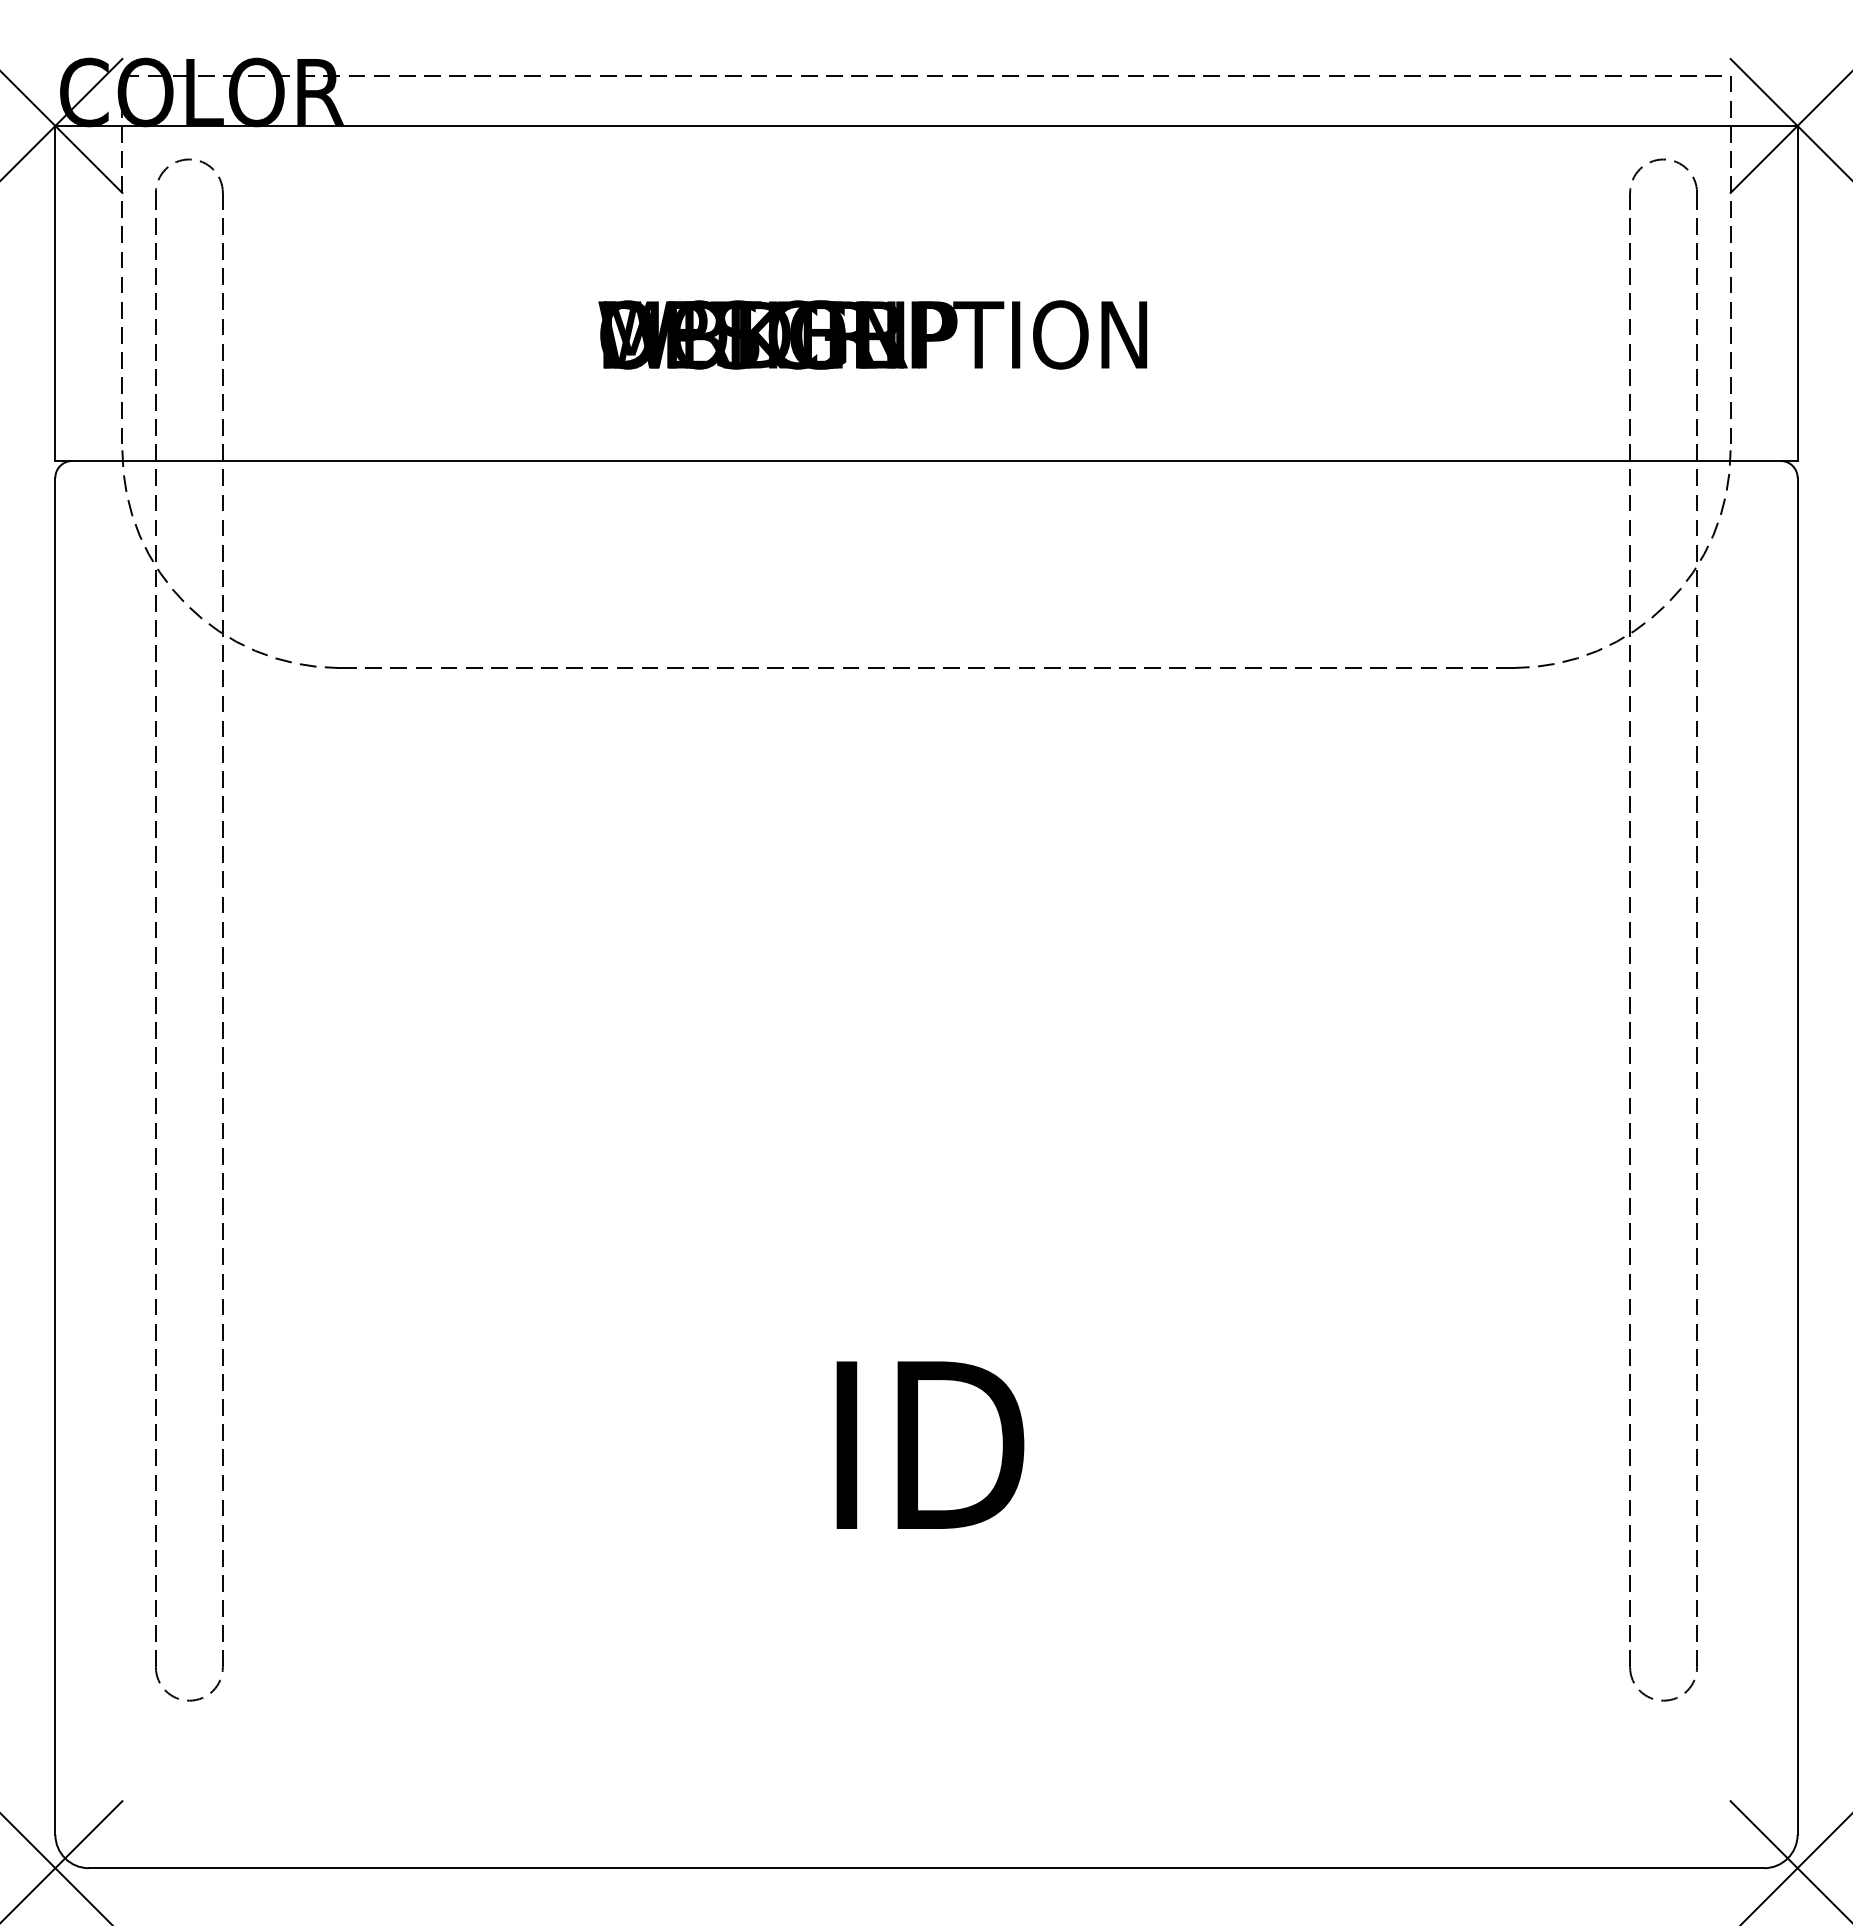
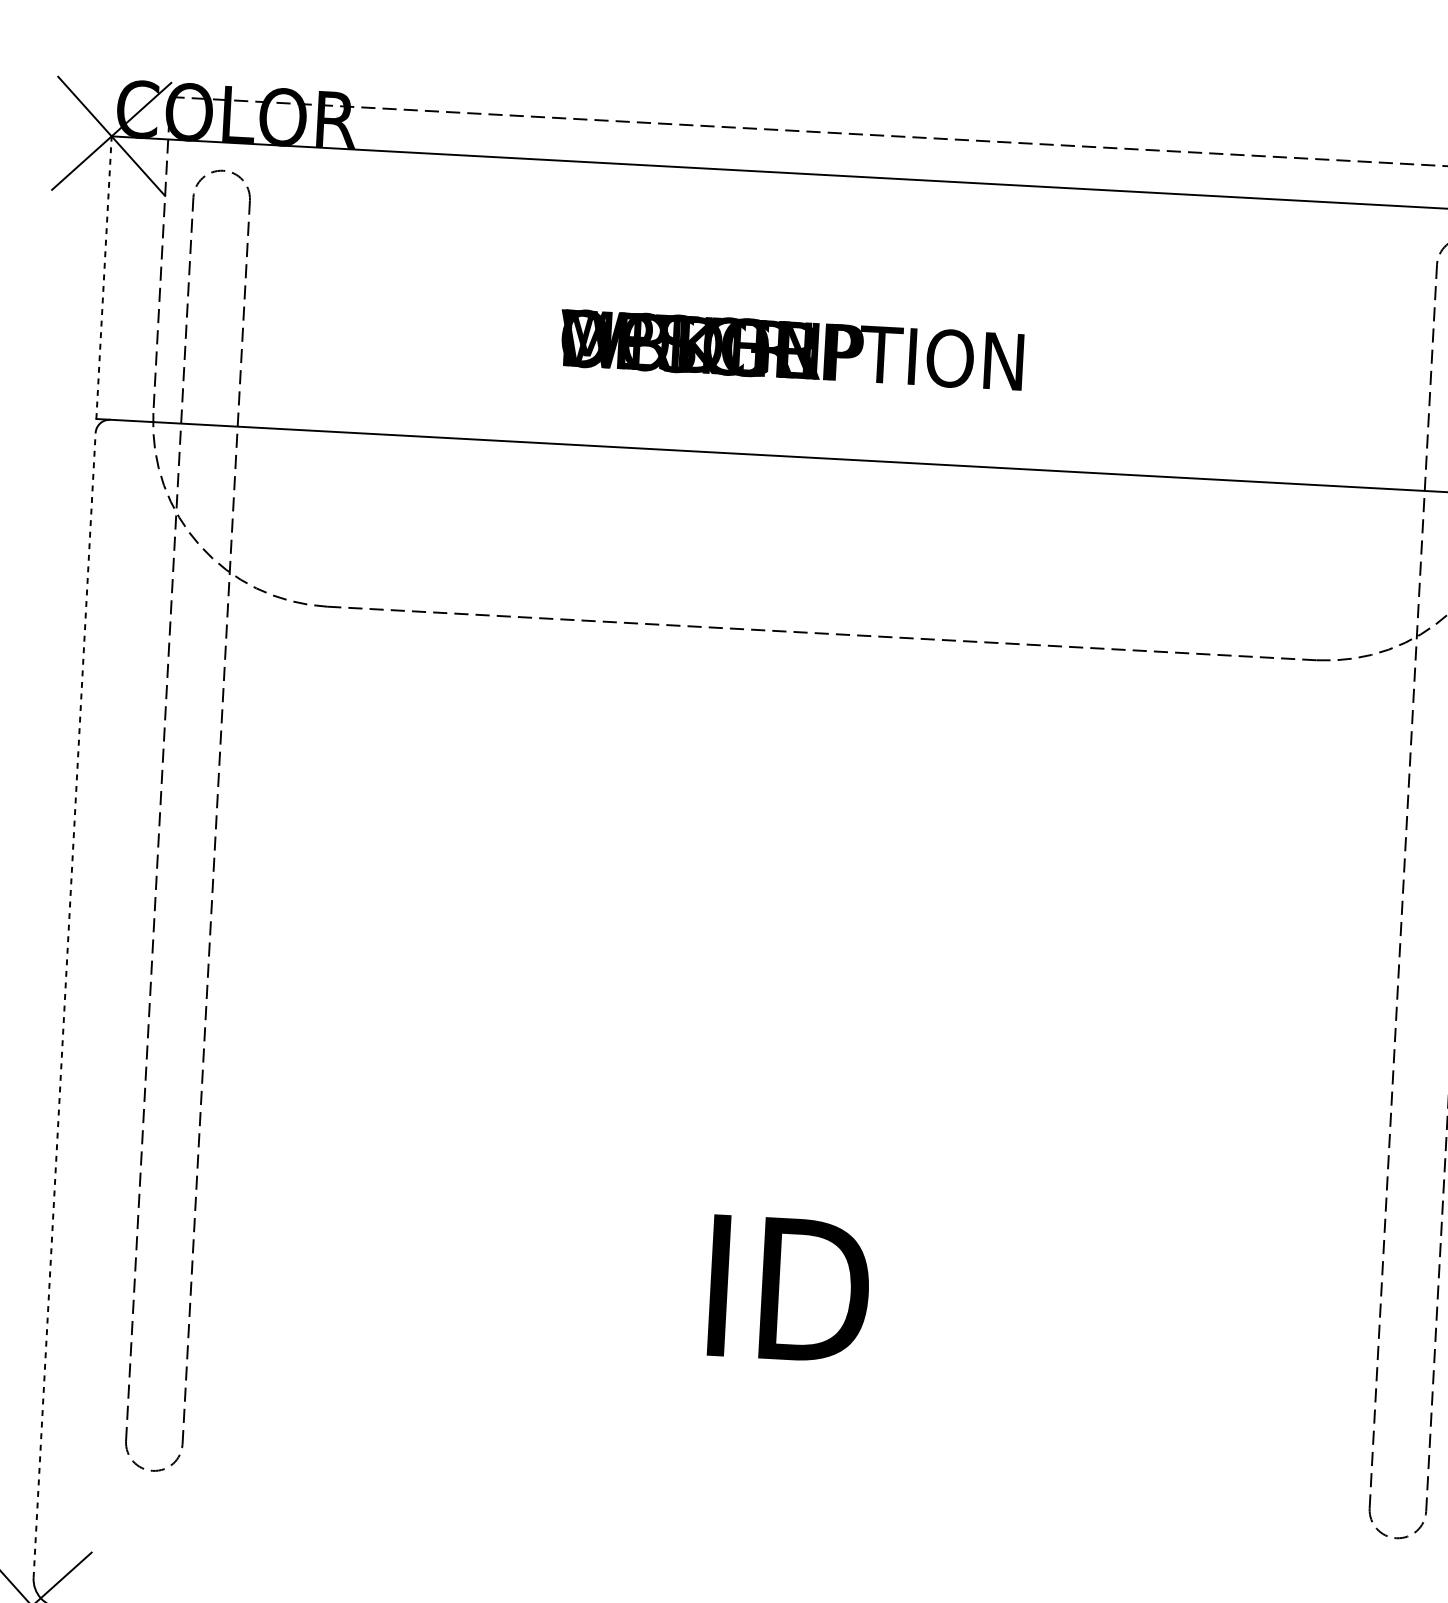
line: (55, 293) -> (104, 277), solid -> dashed
line: (55, 1155) -> (64, 1004), solid -> dashed

